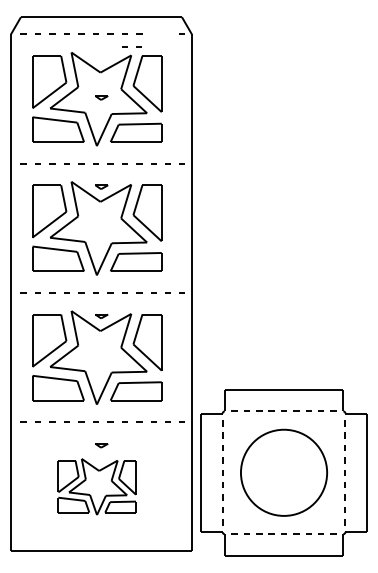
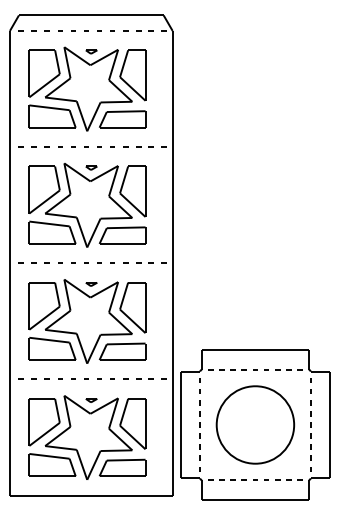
line: (128, 46) -> (141, 30), moved
part: (101, 97) -> (91, 51), moved
part: (97, 486) -> (87, 437), size x1.67

